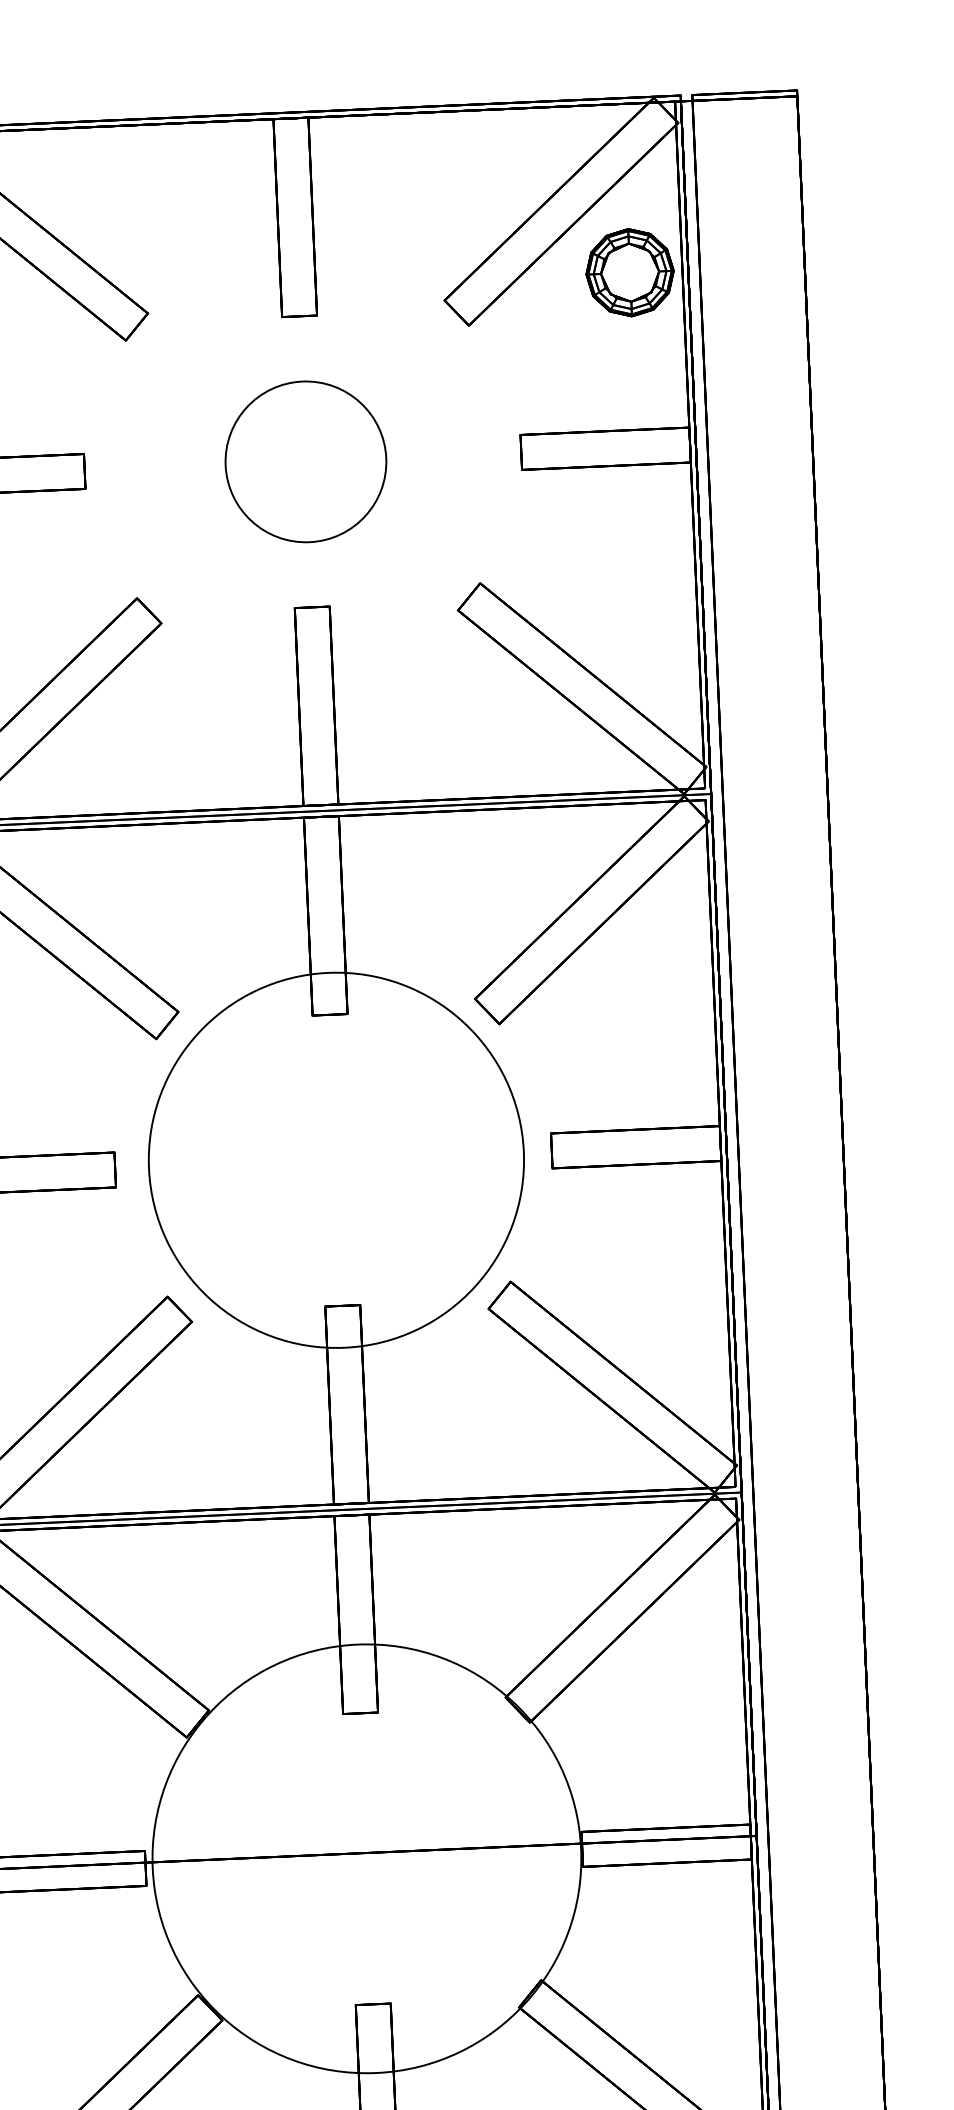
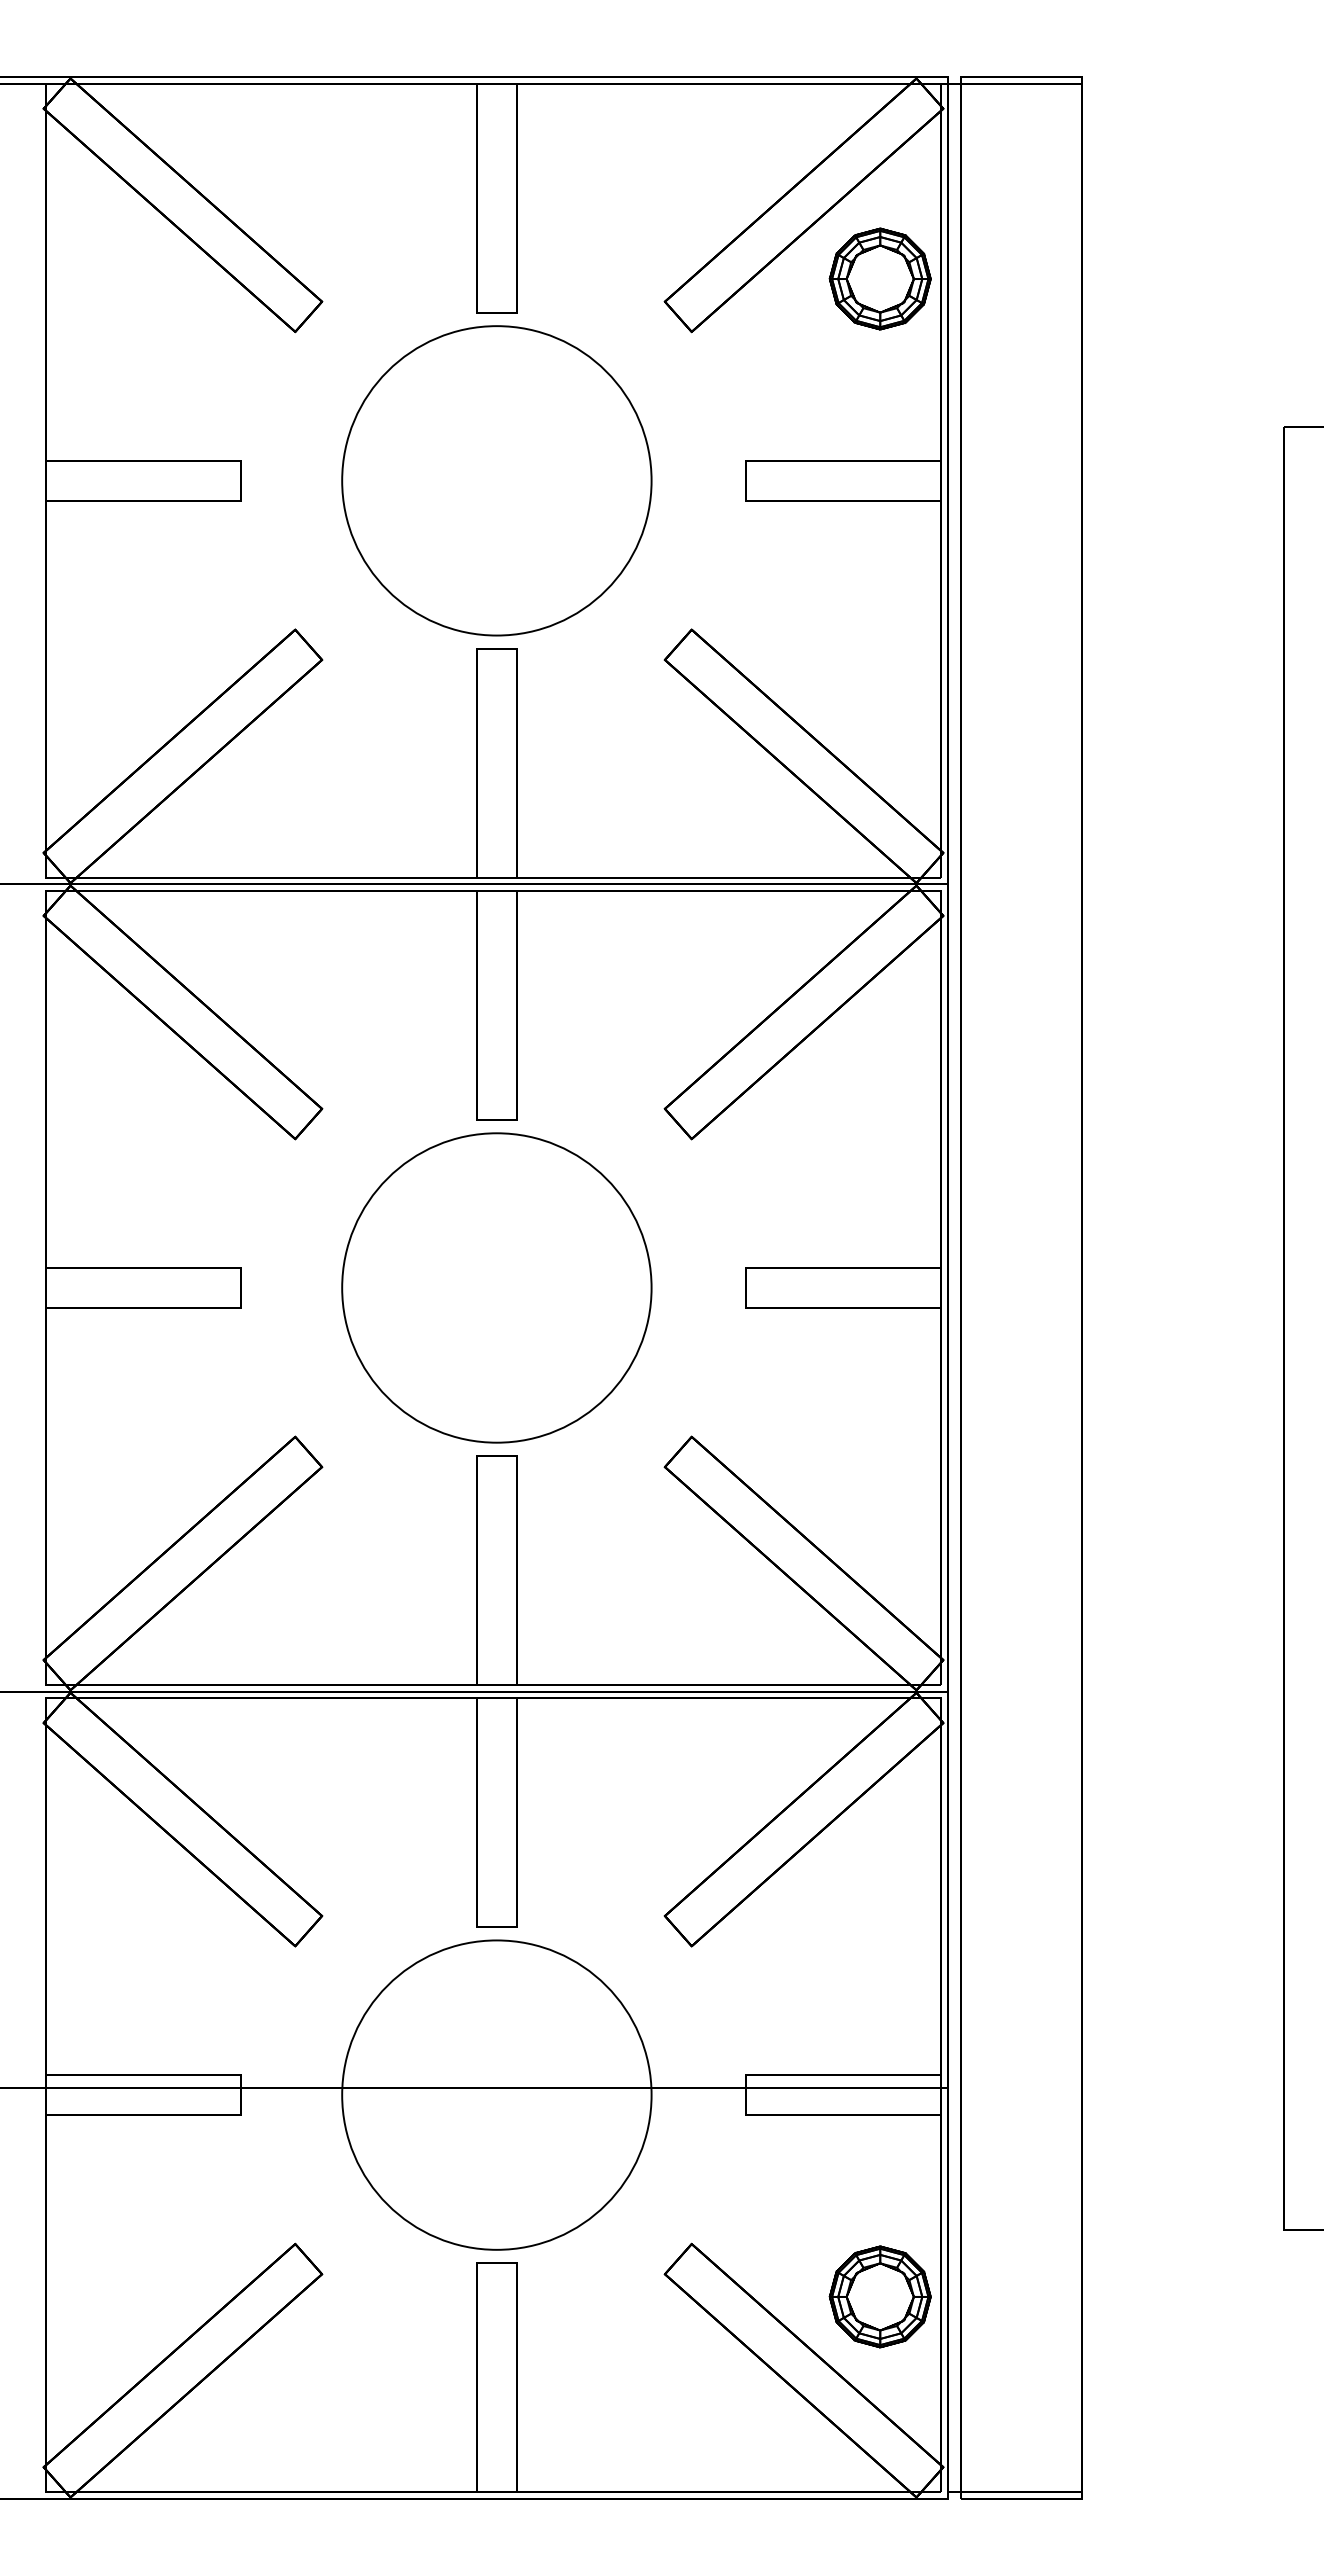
circle: (305, 461) -> (496, 480), size x1.67
circle: (336, 1159) -> (496, 1287), size x0.71
circle: (366, 1858) -> (496, 2094), size x0.62
part: (705, 2018) -> (879, 2296), added

